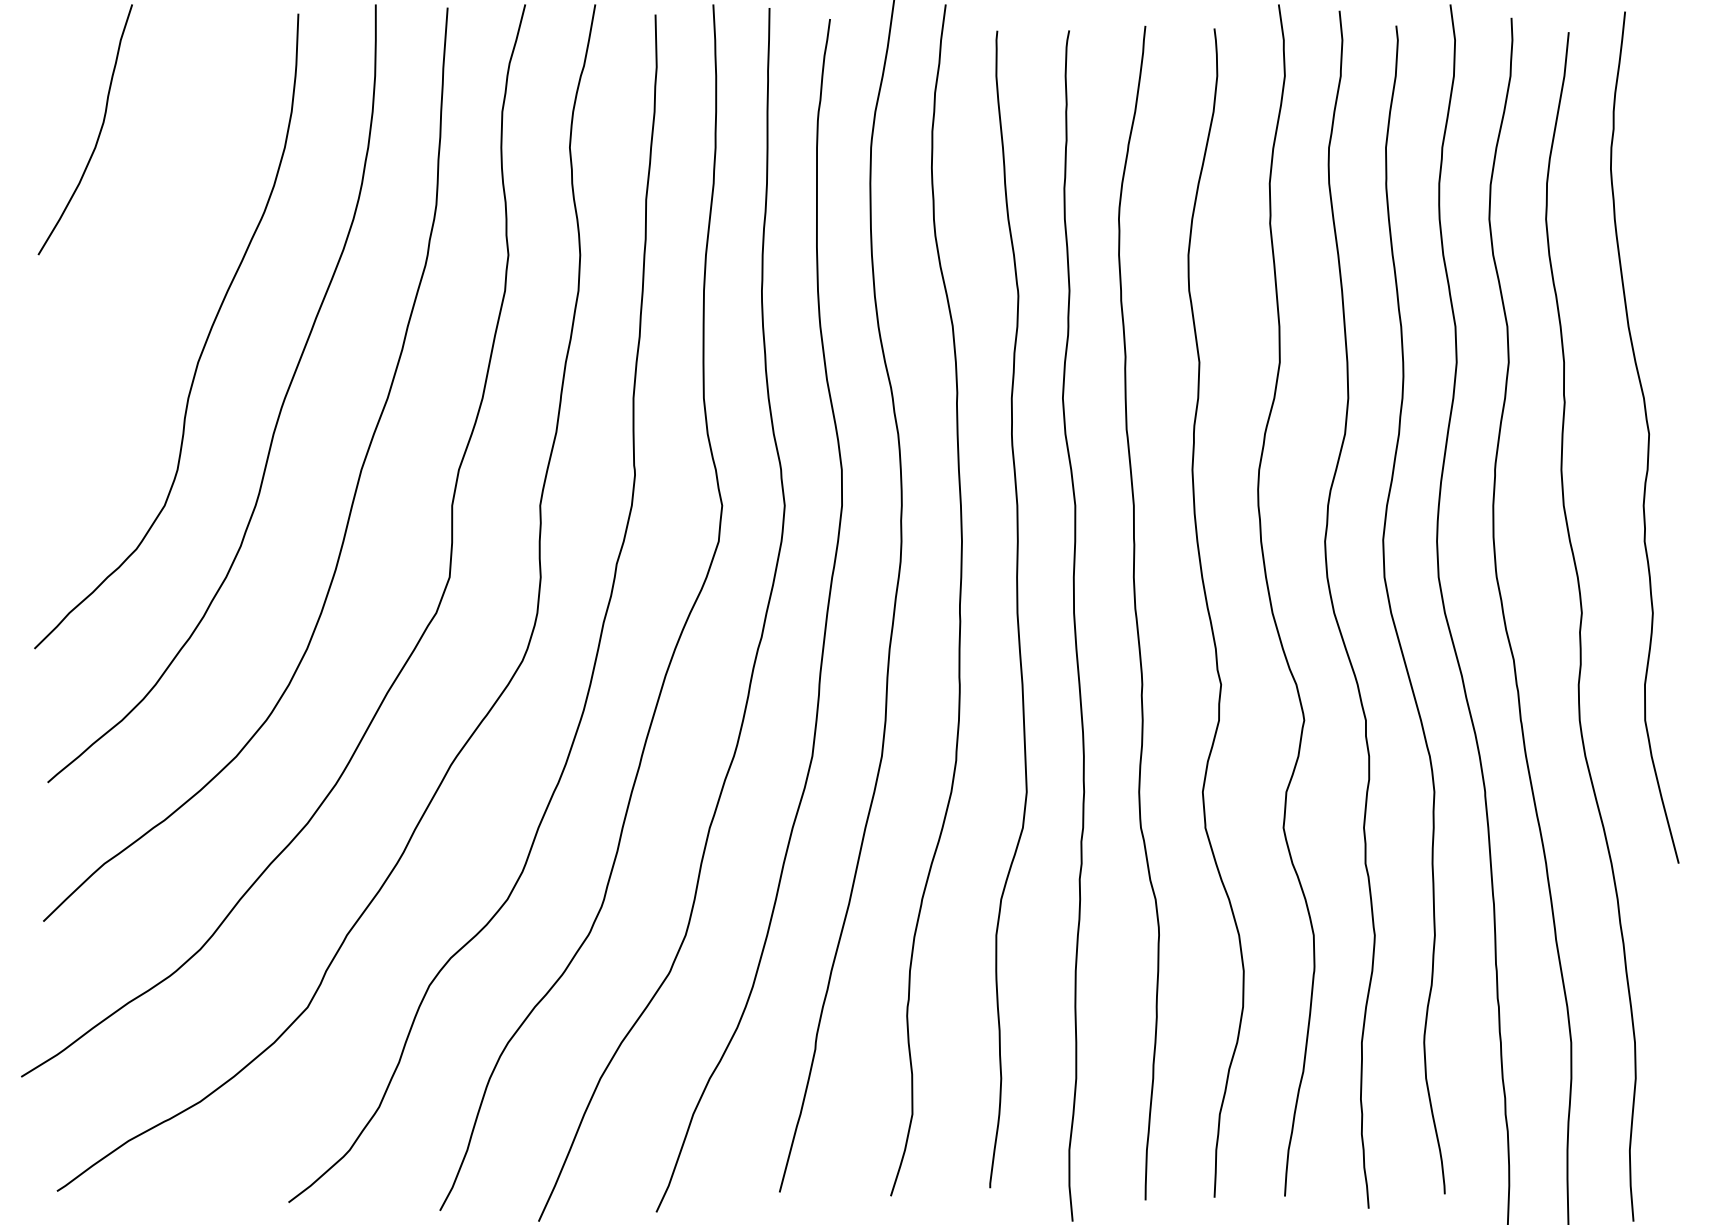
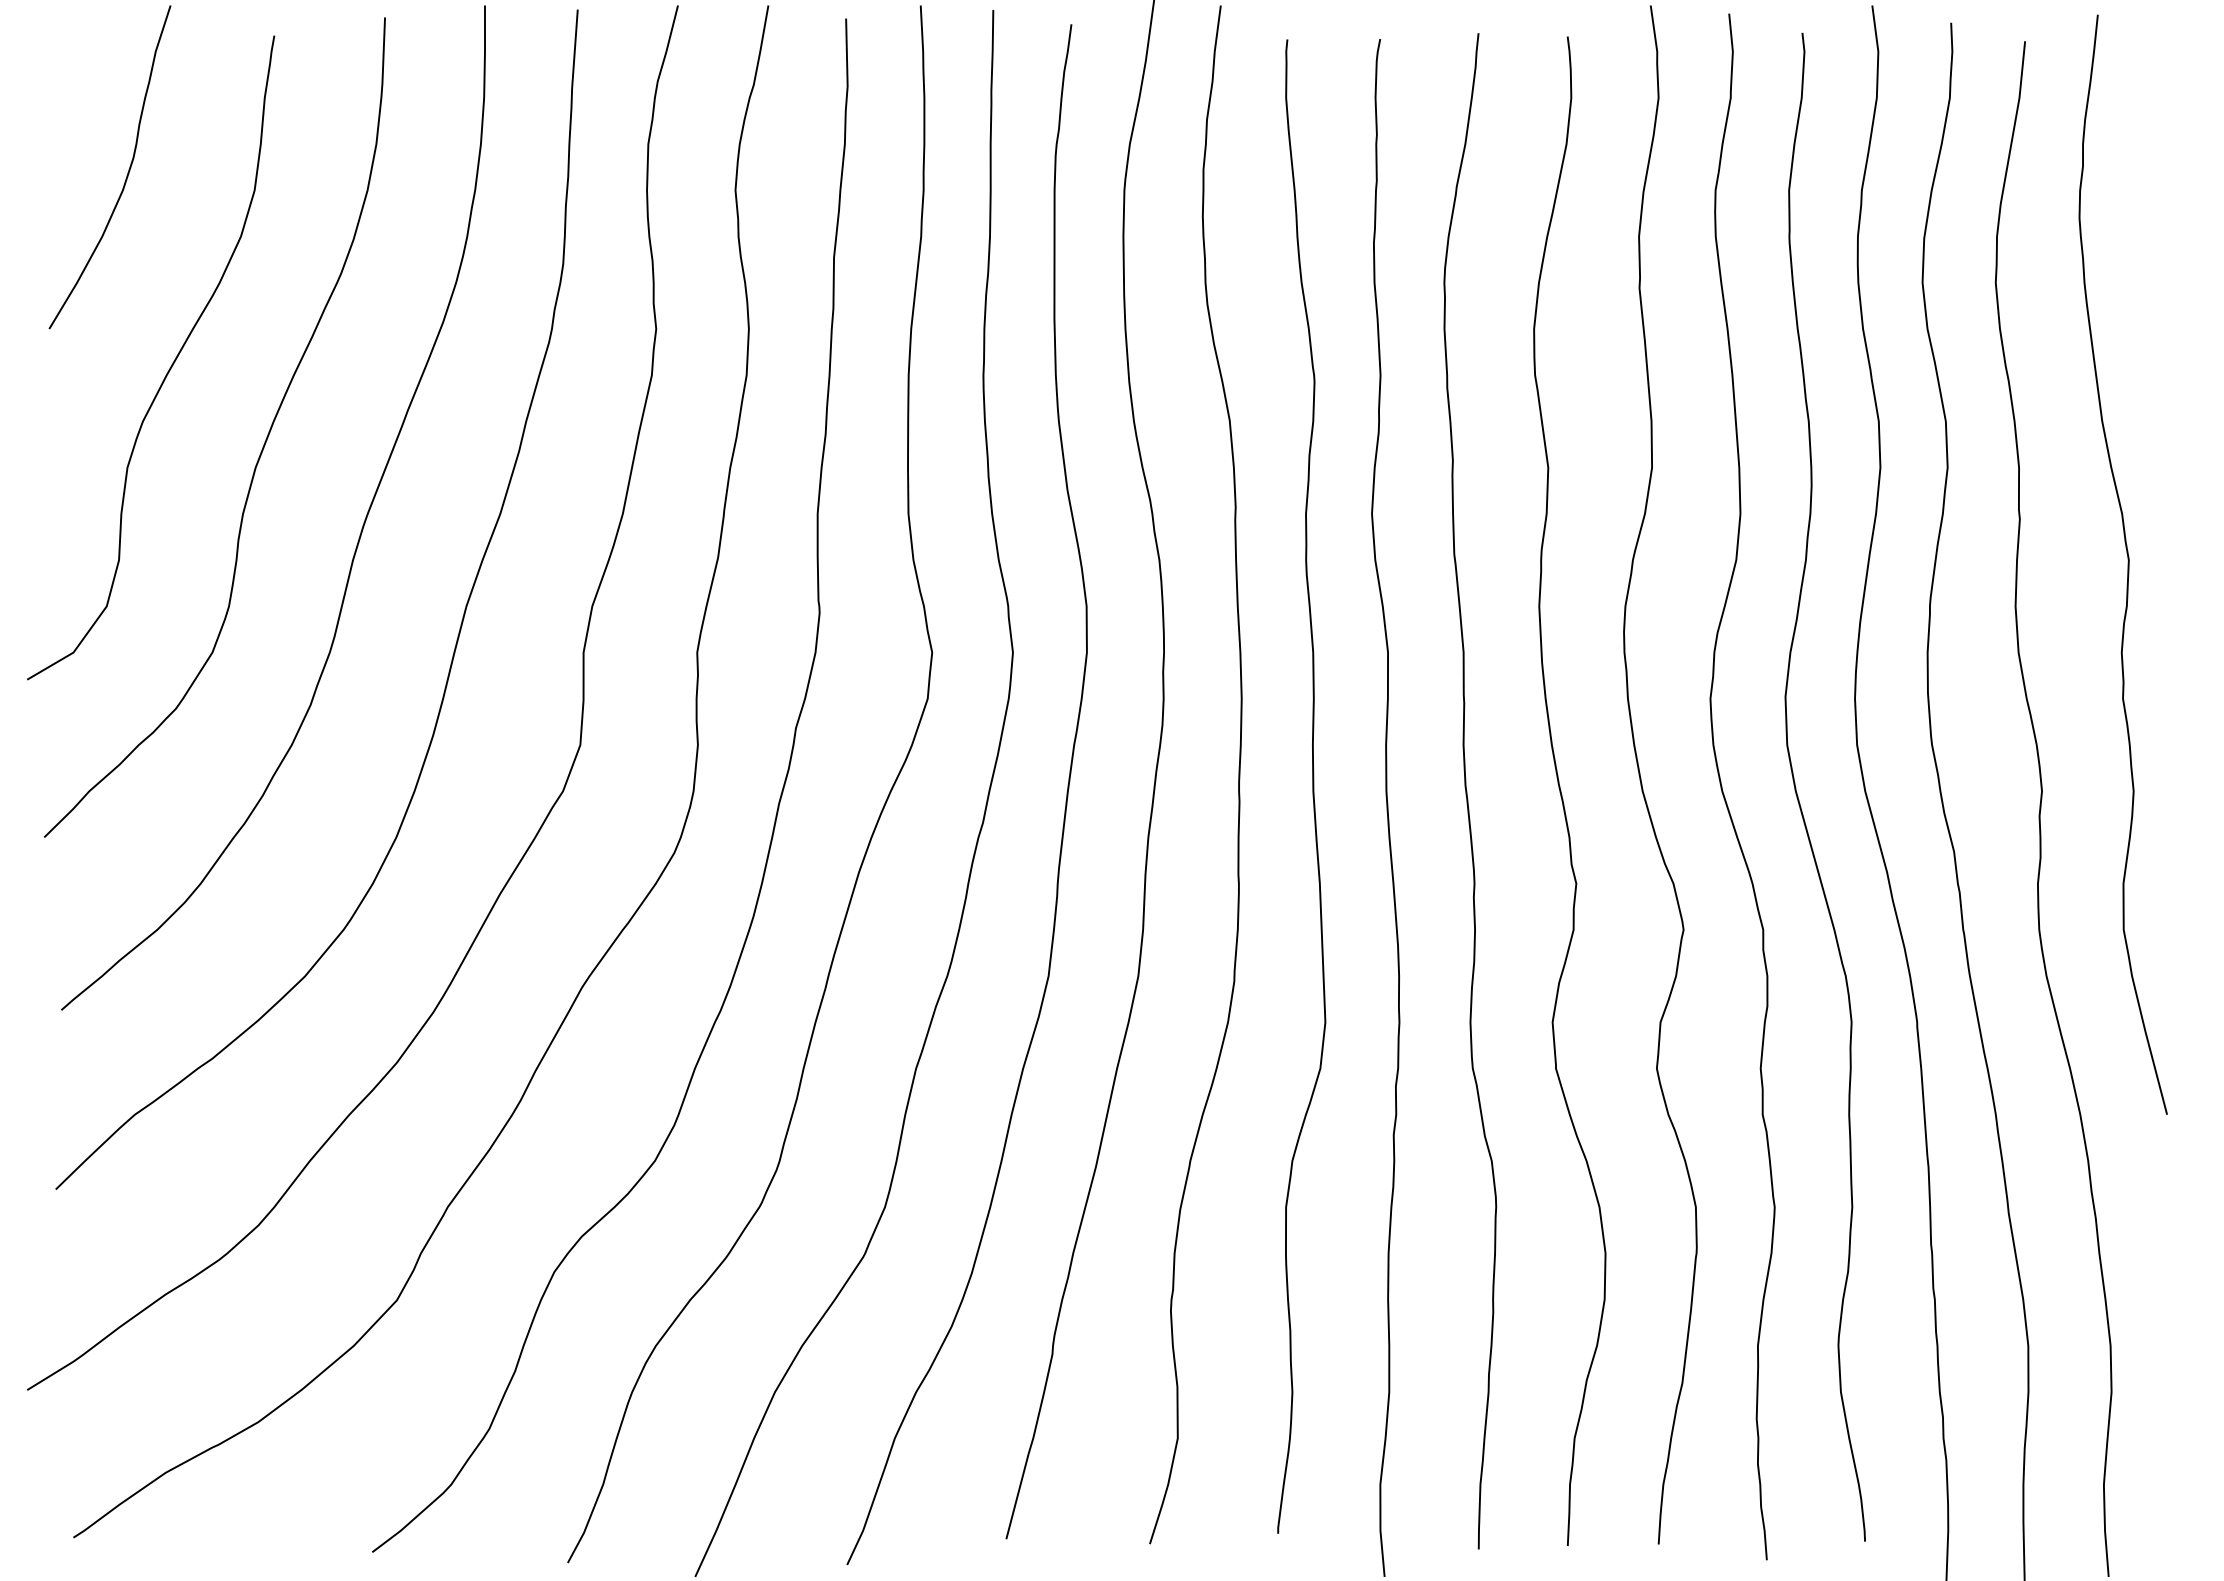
curve: (130, 286) -> (168, 369), added

